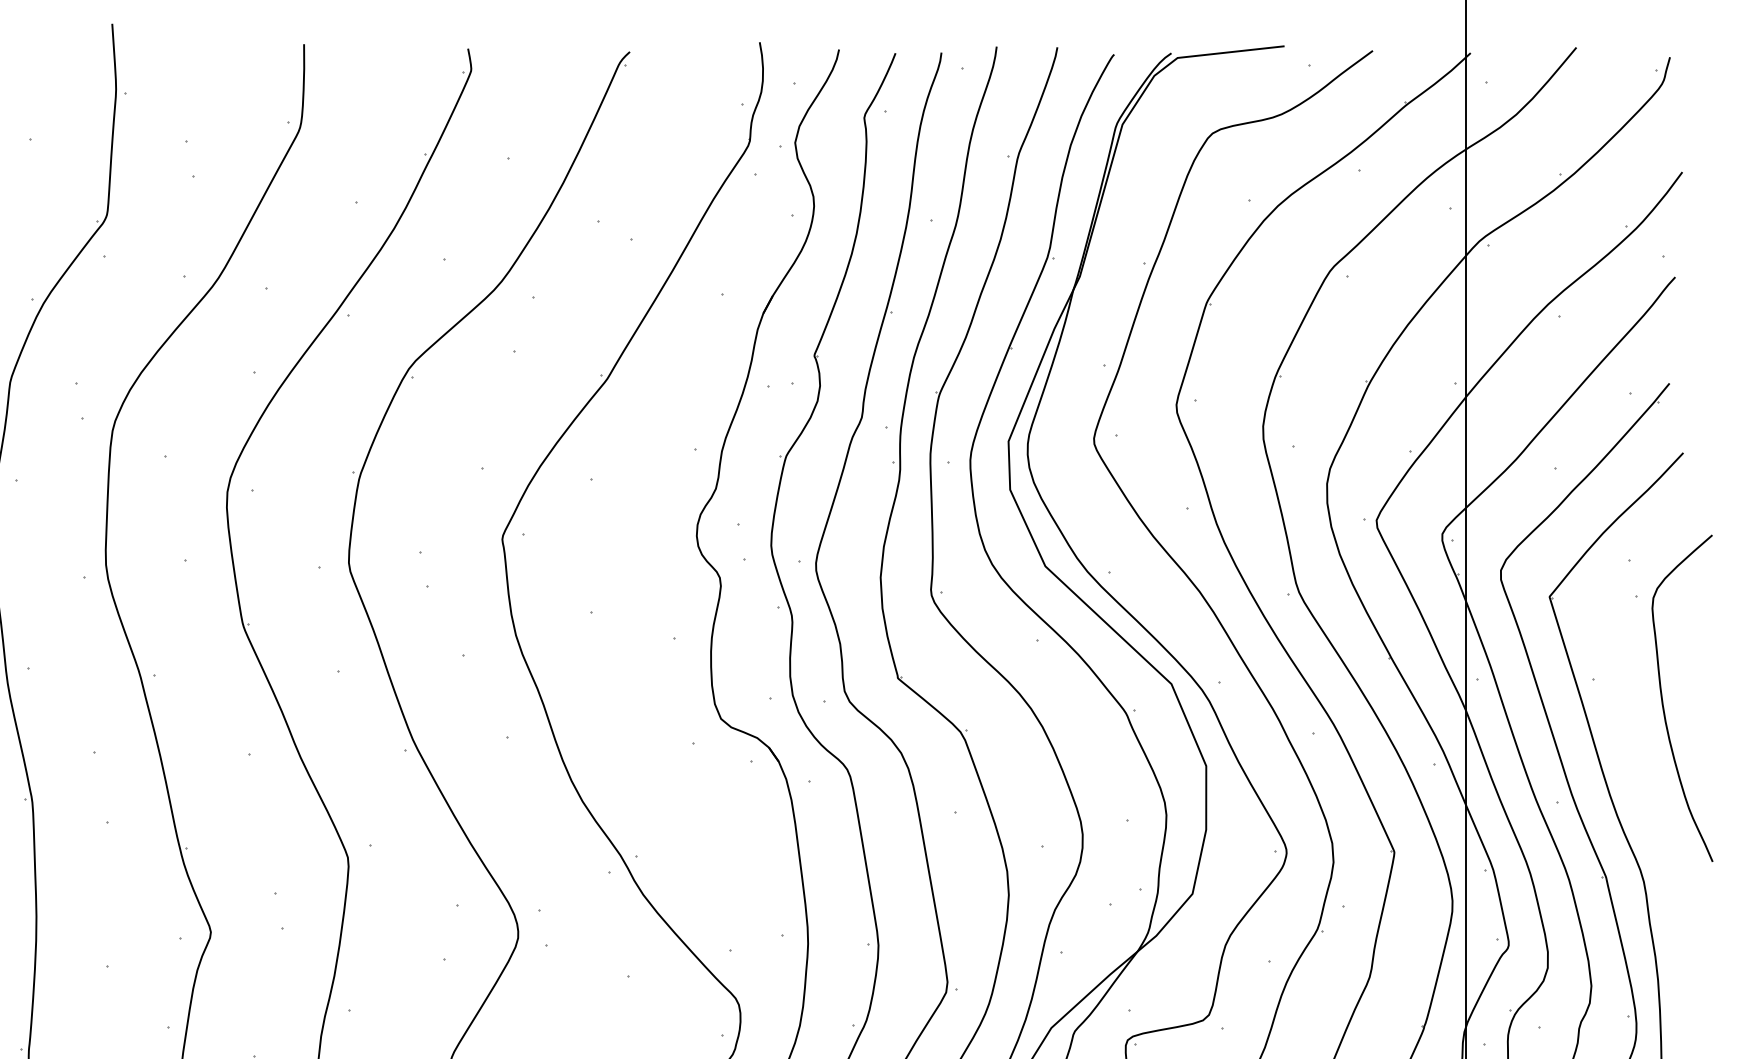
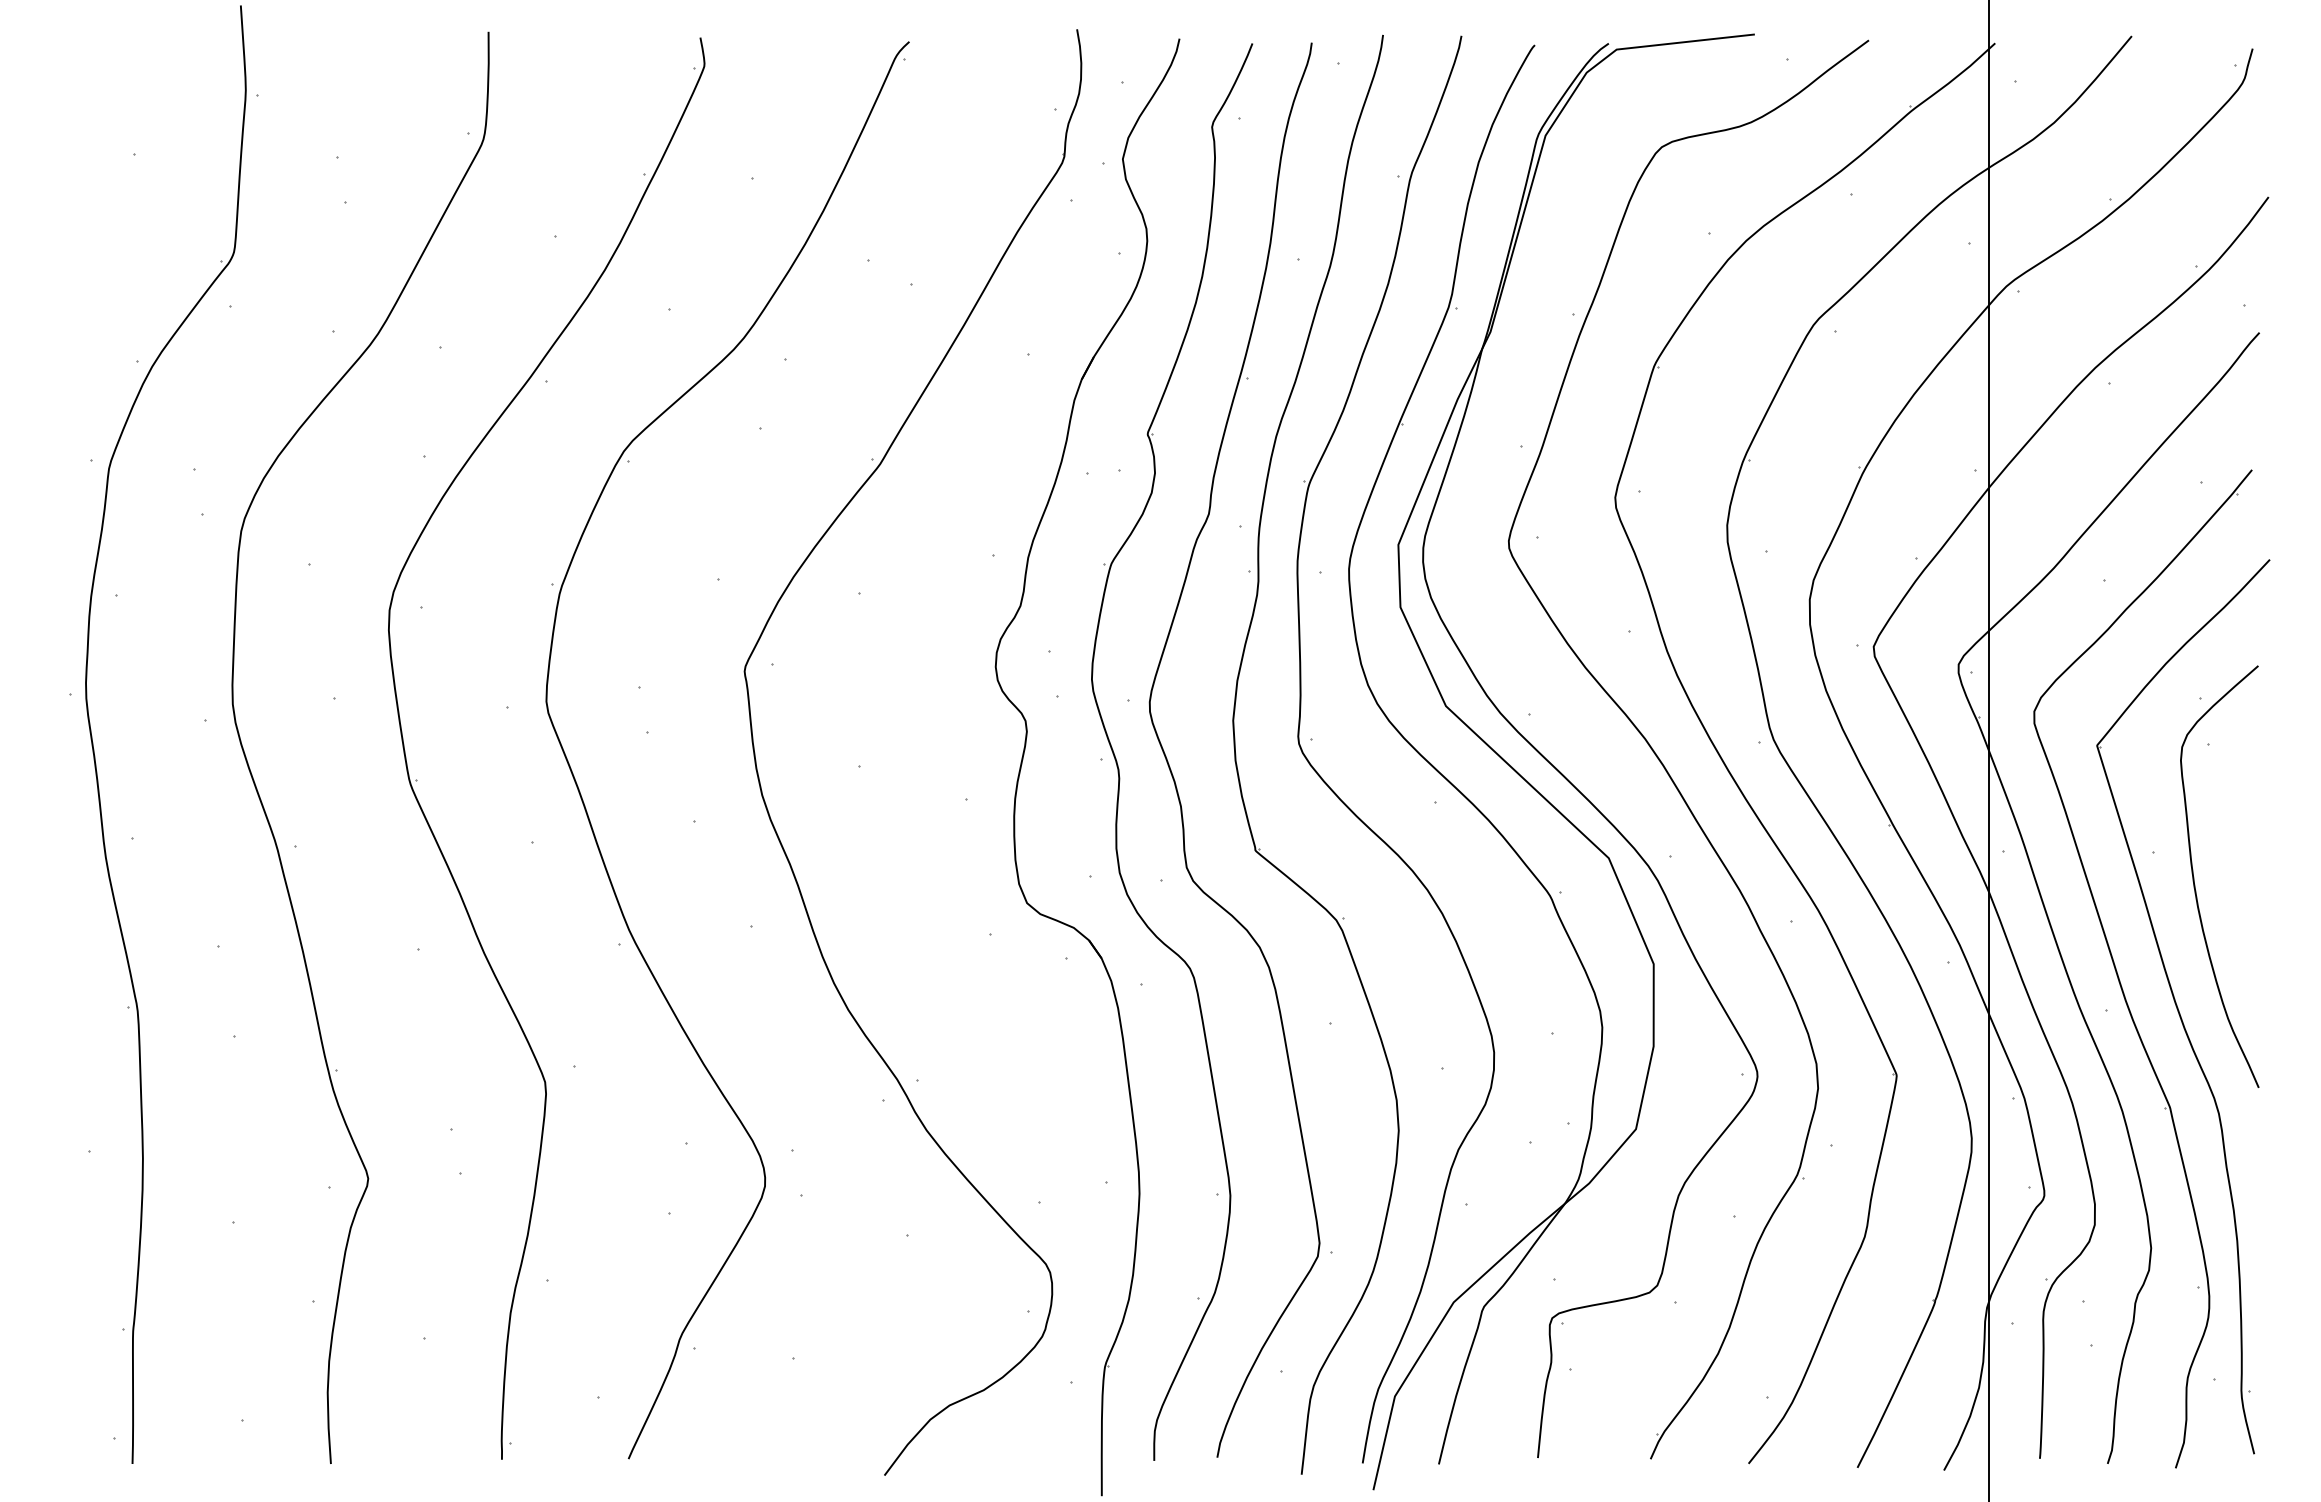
curve: (1662, 699) -> (2194, 877), moved

